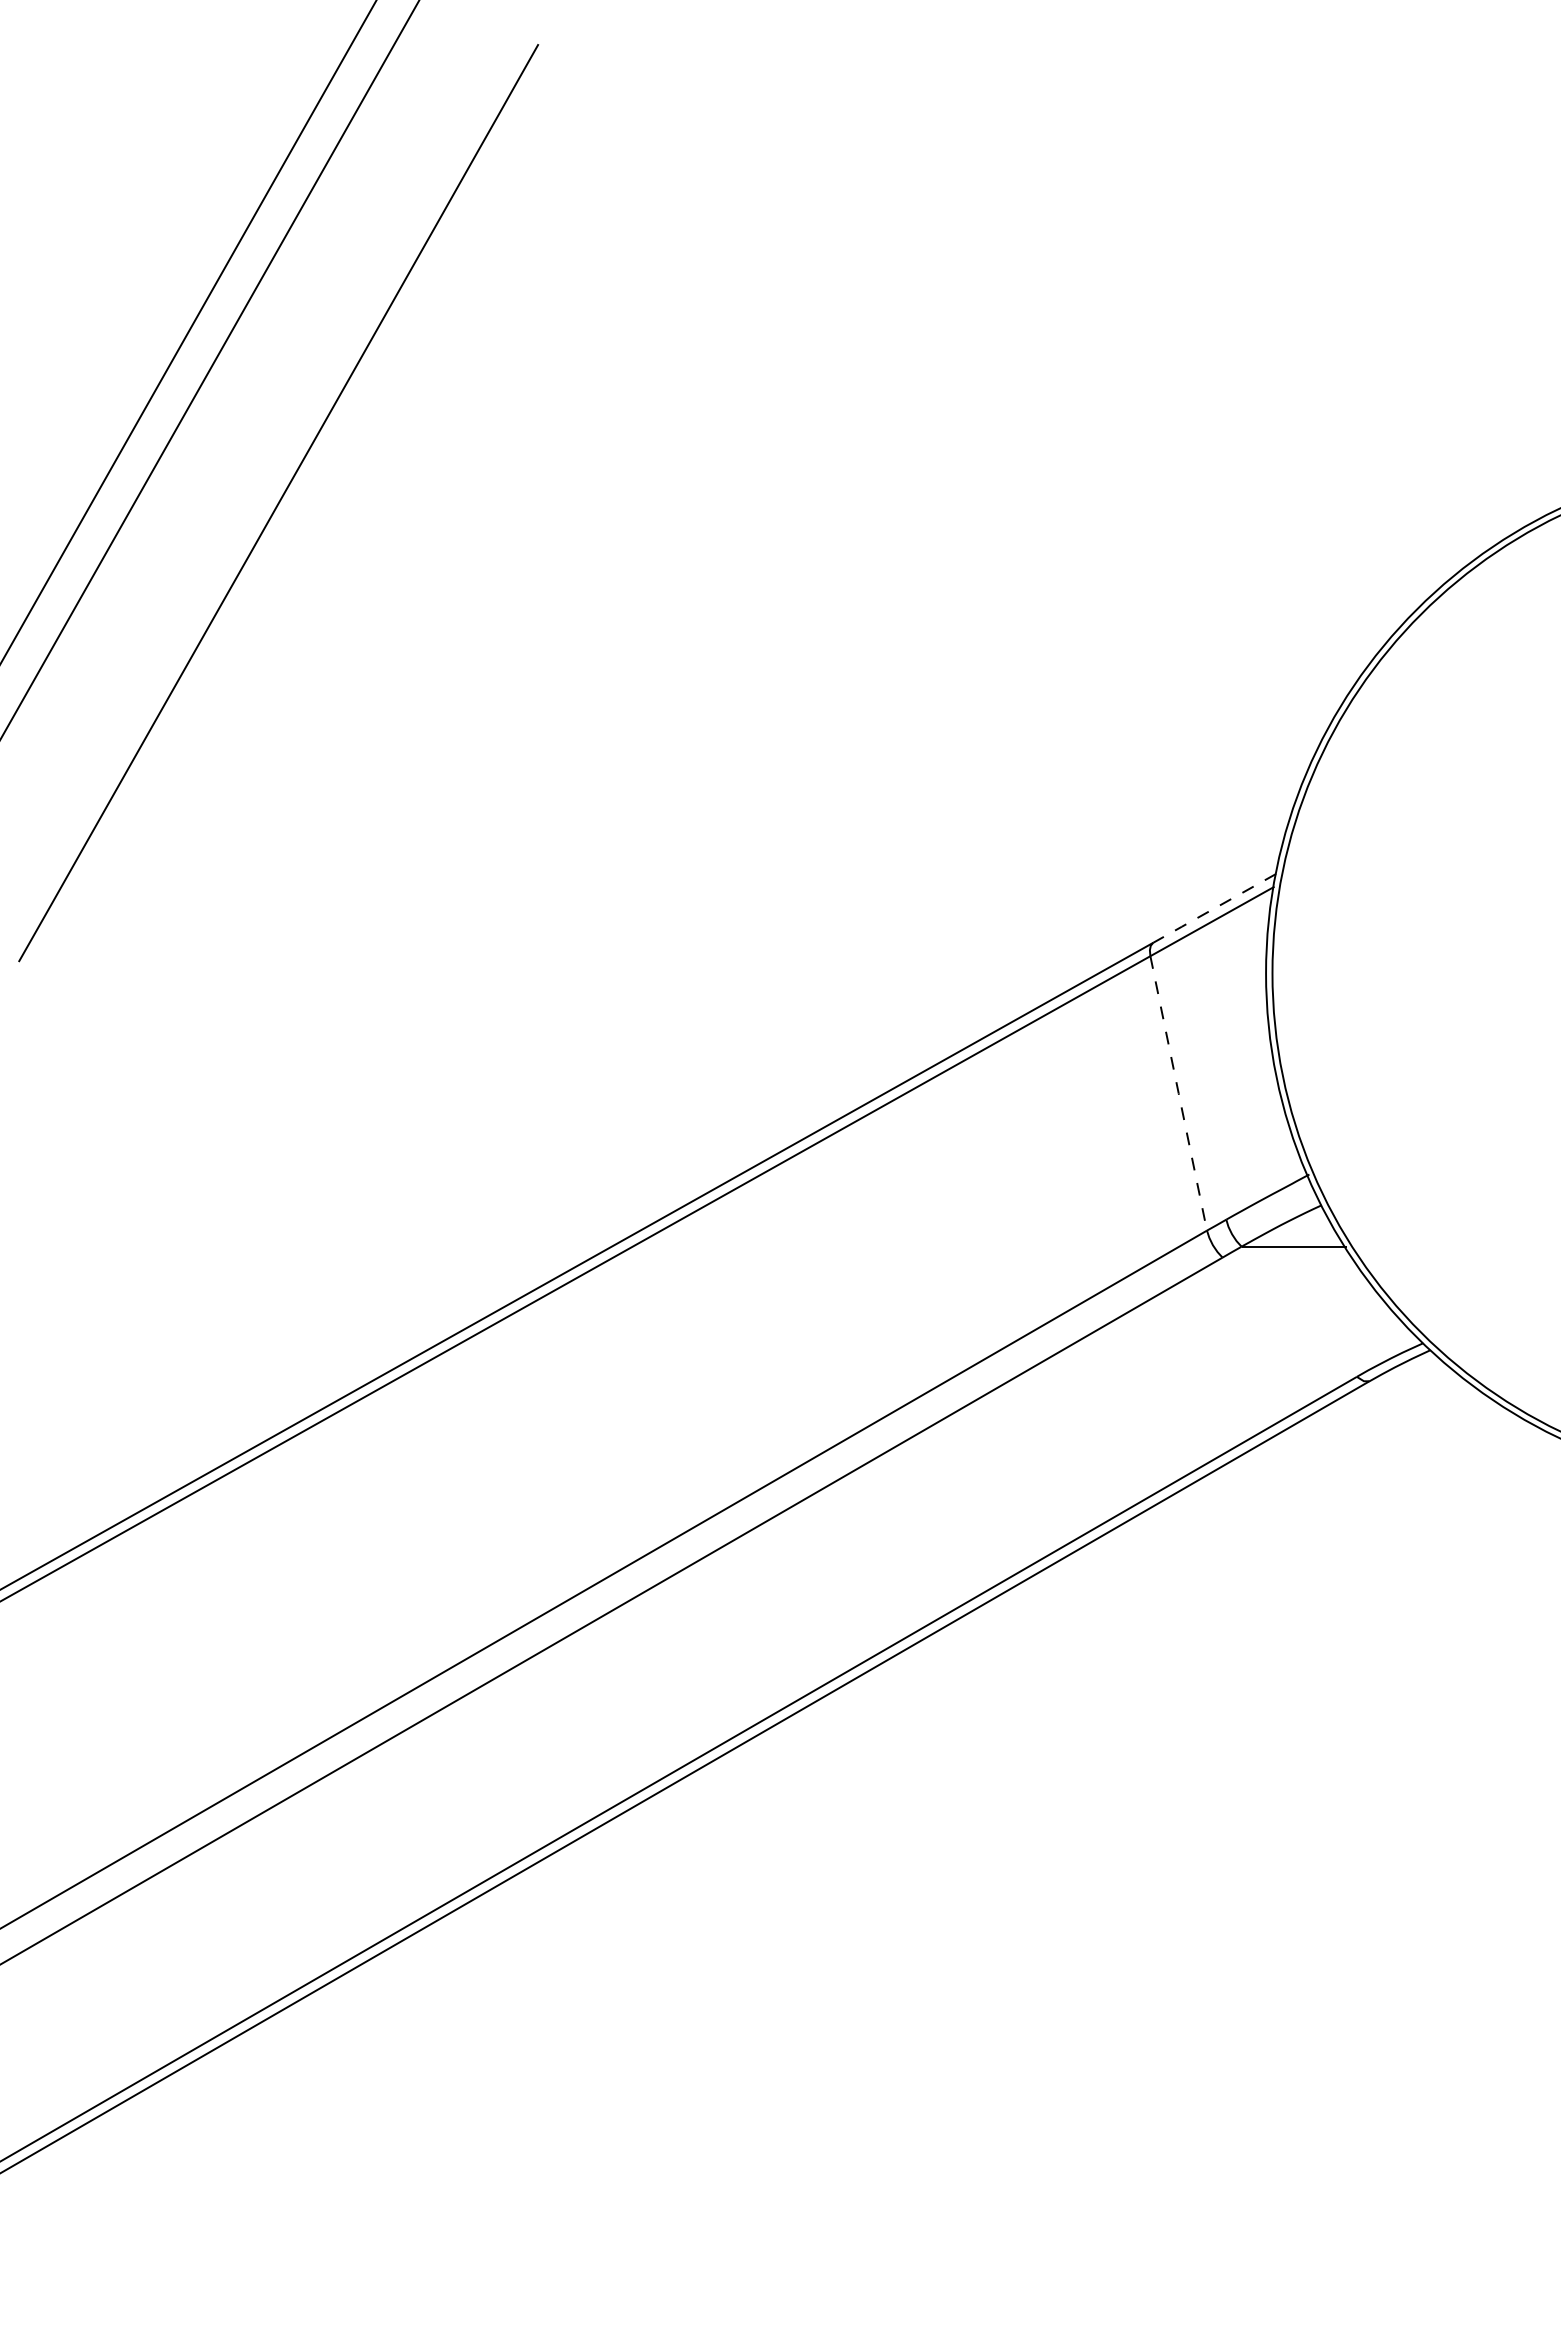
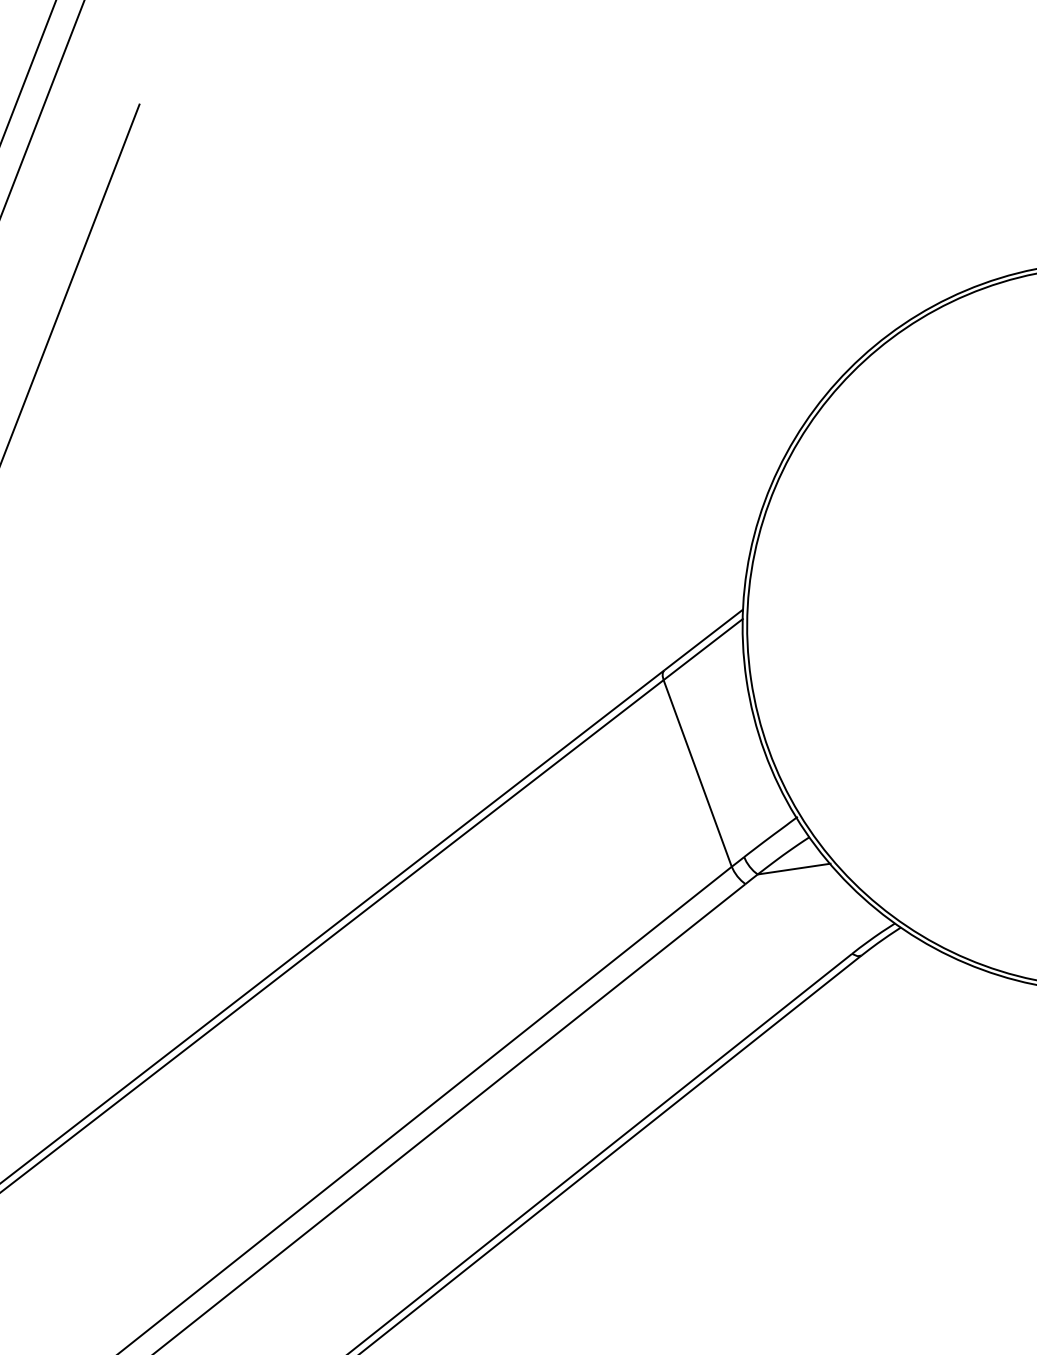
line: (1214, 908) -> (703, 640), dashed -> solid
line: (1178, 1093) -> (697, 773), dashed -> solid

